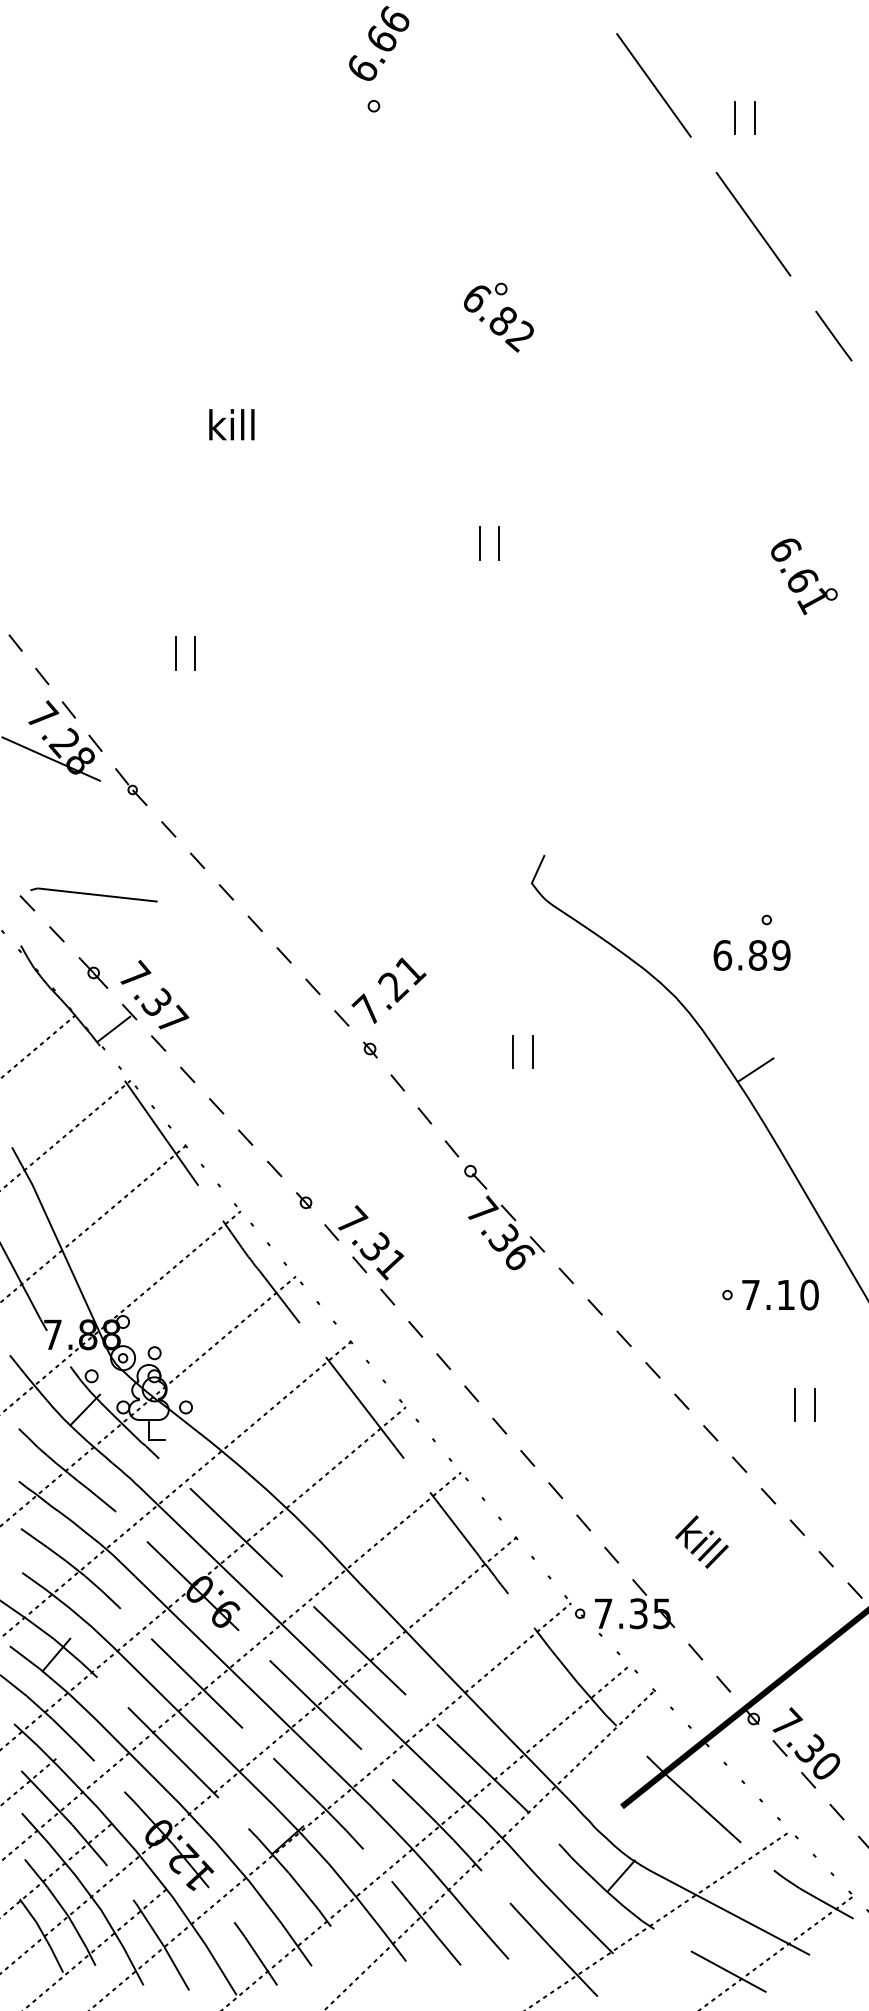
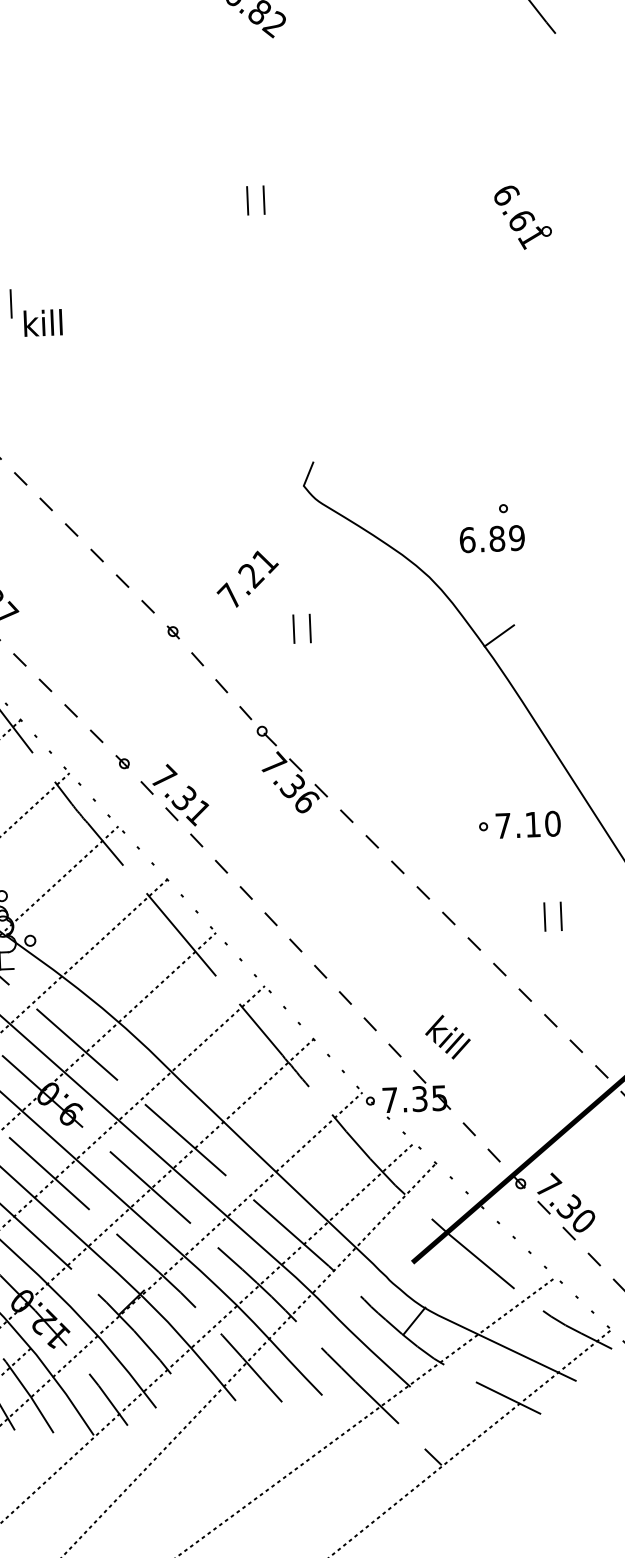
text: (231, 424) -> (42, 322), moved
text: (388, 990) -> (247, 579), moved
text: (701, 1541) -> (447, 1036), moved

